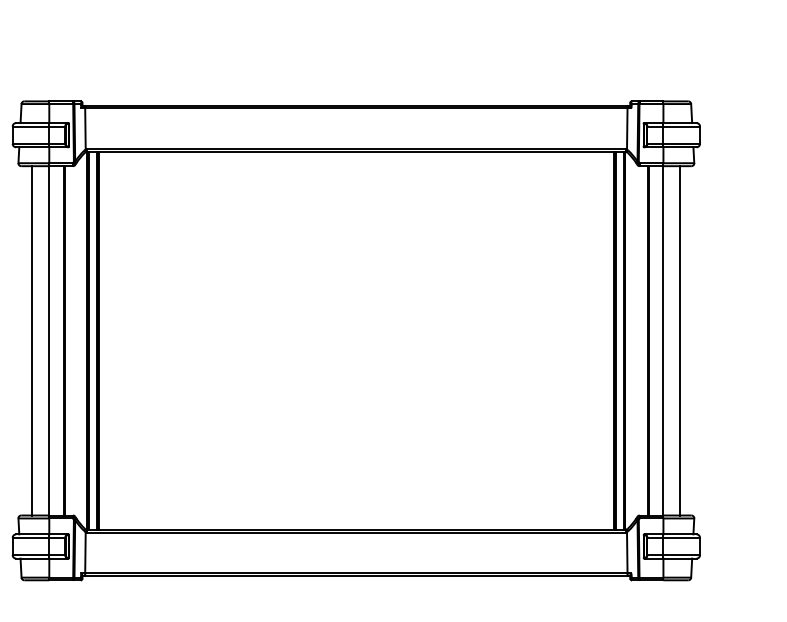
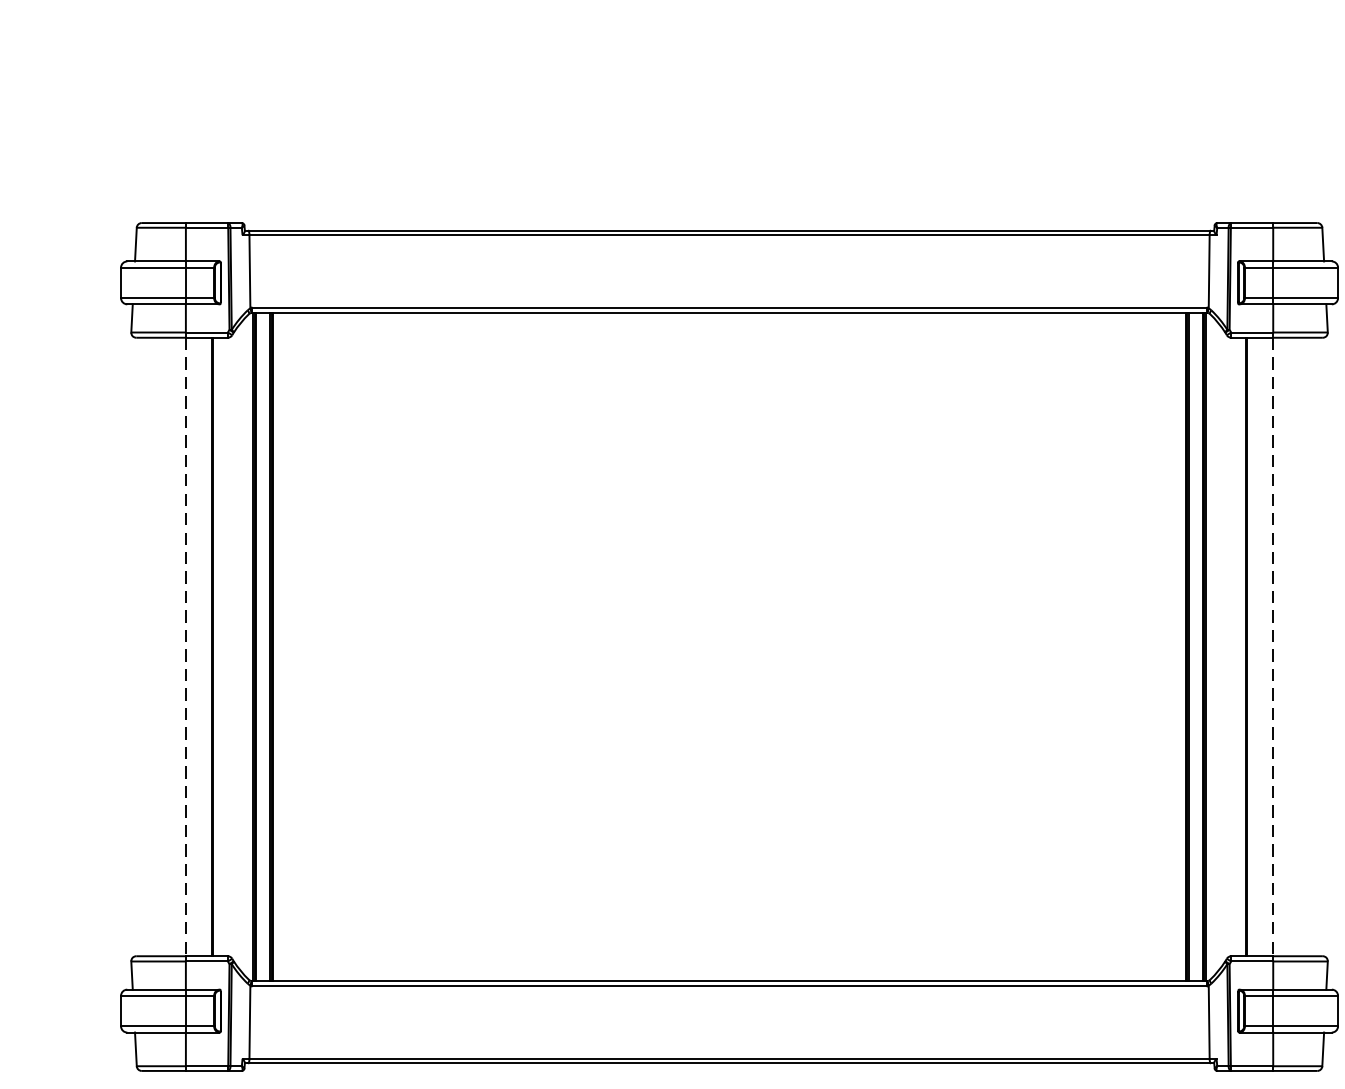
line: (32, 340) -> (156, 646), removed
line: (49, 340) -> (186, 646), solid -> dashed
line: (663, 340) -> (1273, 646), solid -> dashed
line: (680, 340) -> (1303, 646), removed

